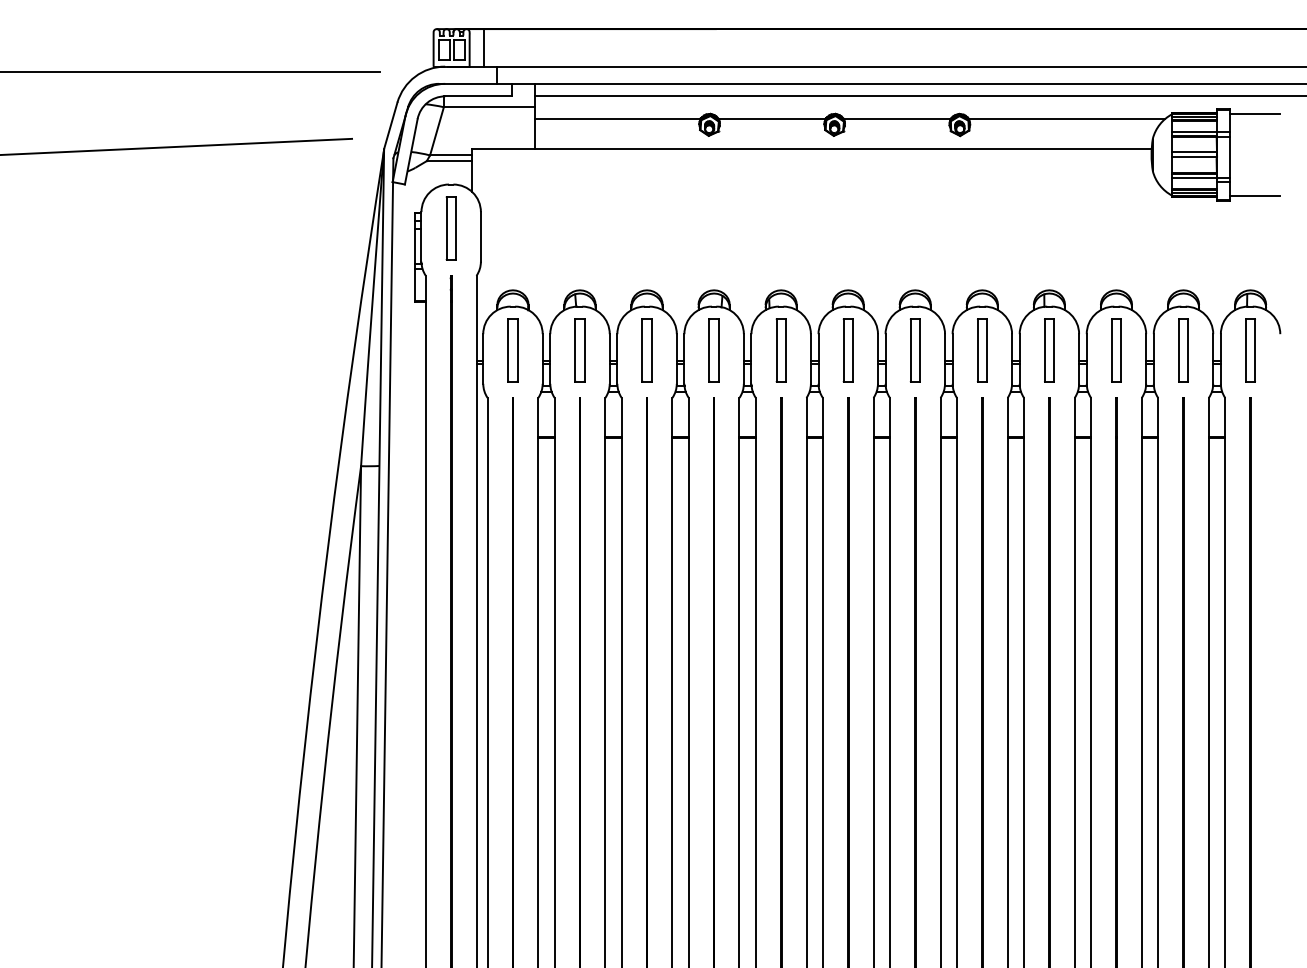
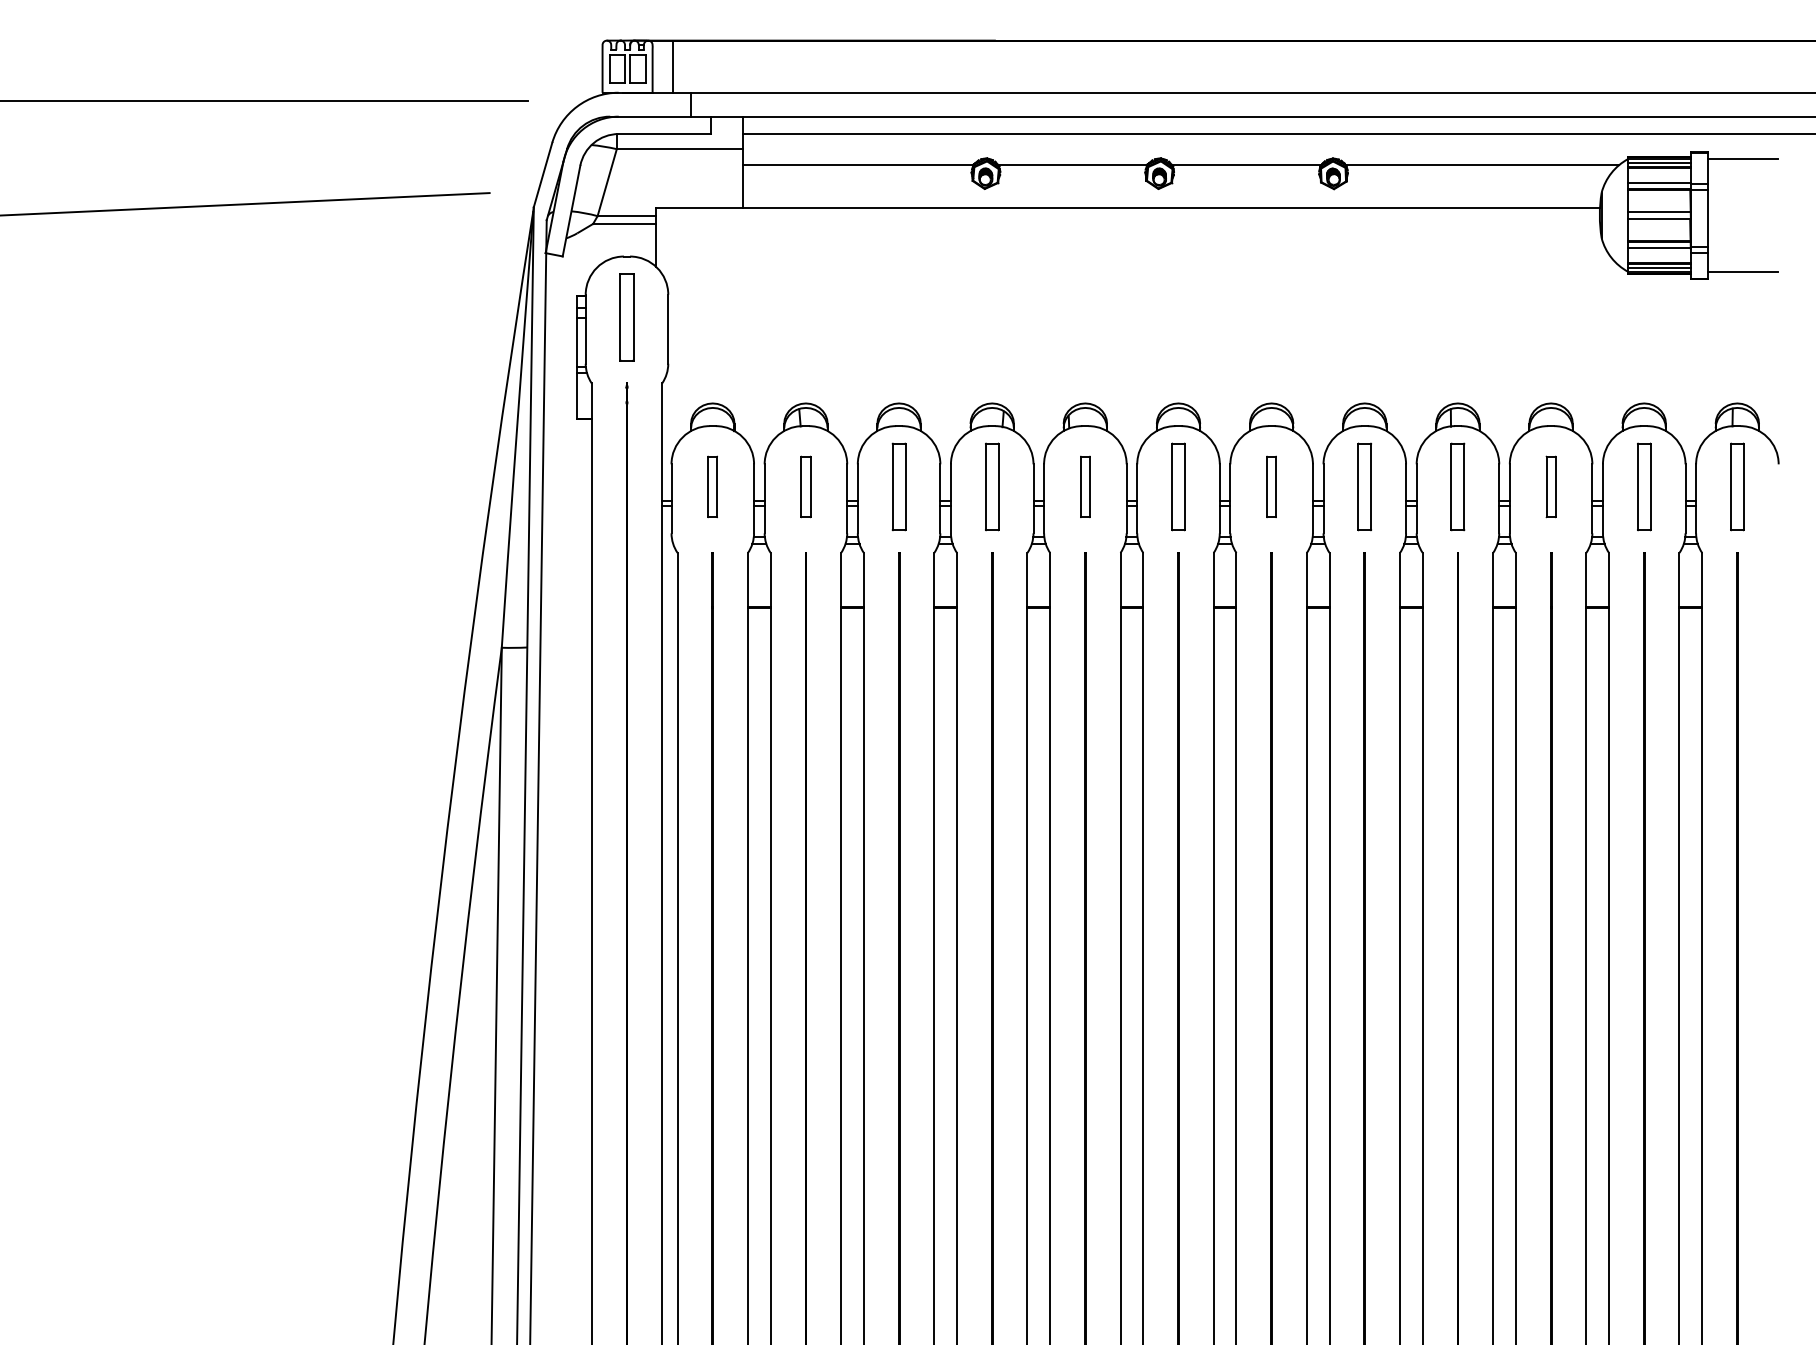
part: (512, 350) -> (712, 486), size x0.7
part: (579, 350) -> (805, 486), size x0.7
part: (781, 350) -> (1085, 486), size x0.7
part: (915, 350) -> (1271, 486), size x0.7
part: (1116, 350) -> (1550, 486), size x0.7

